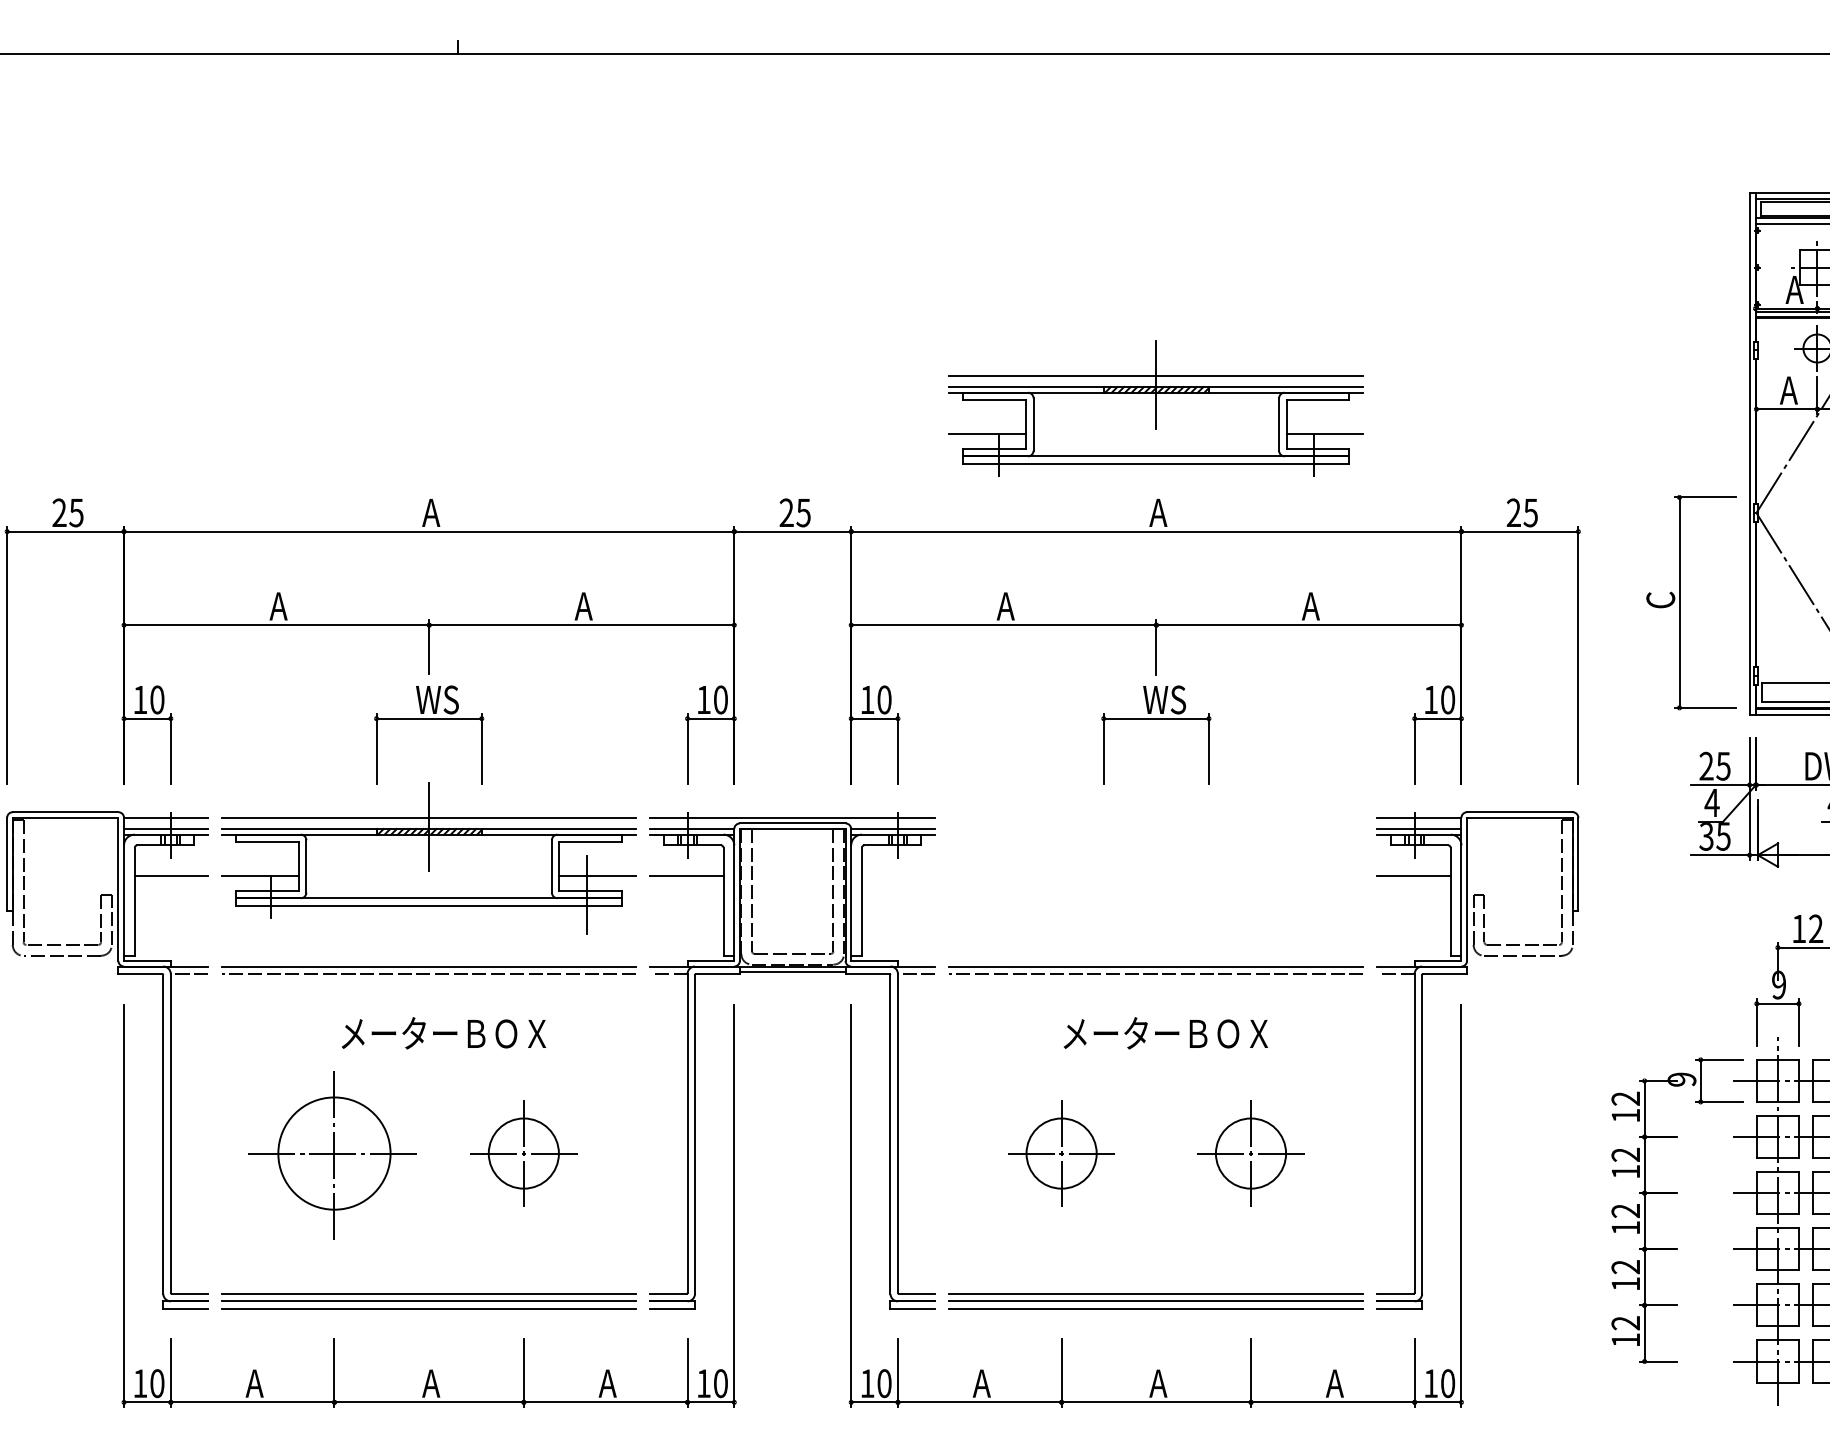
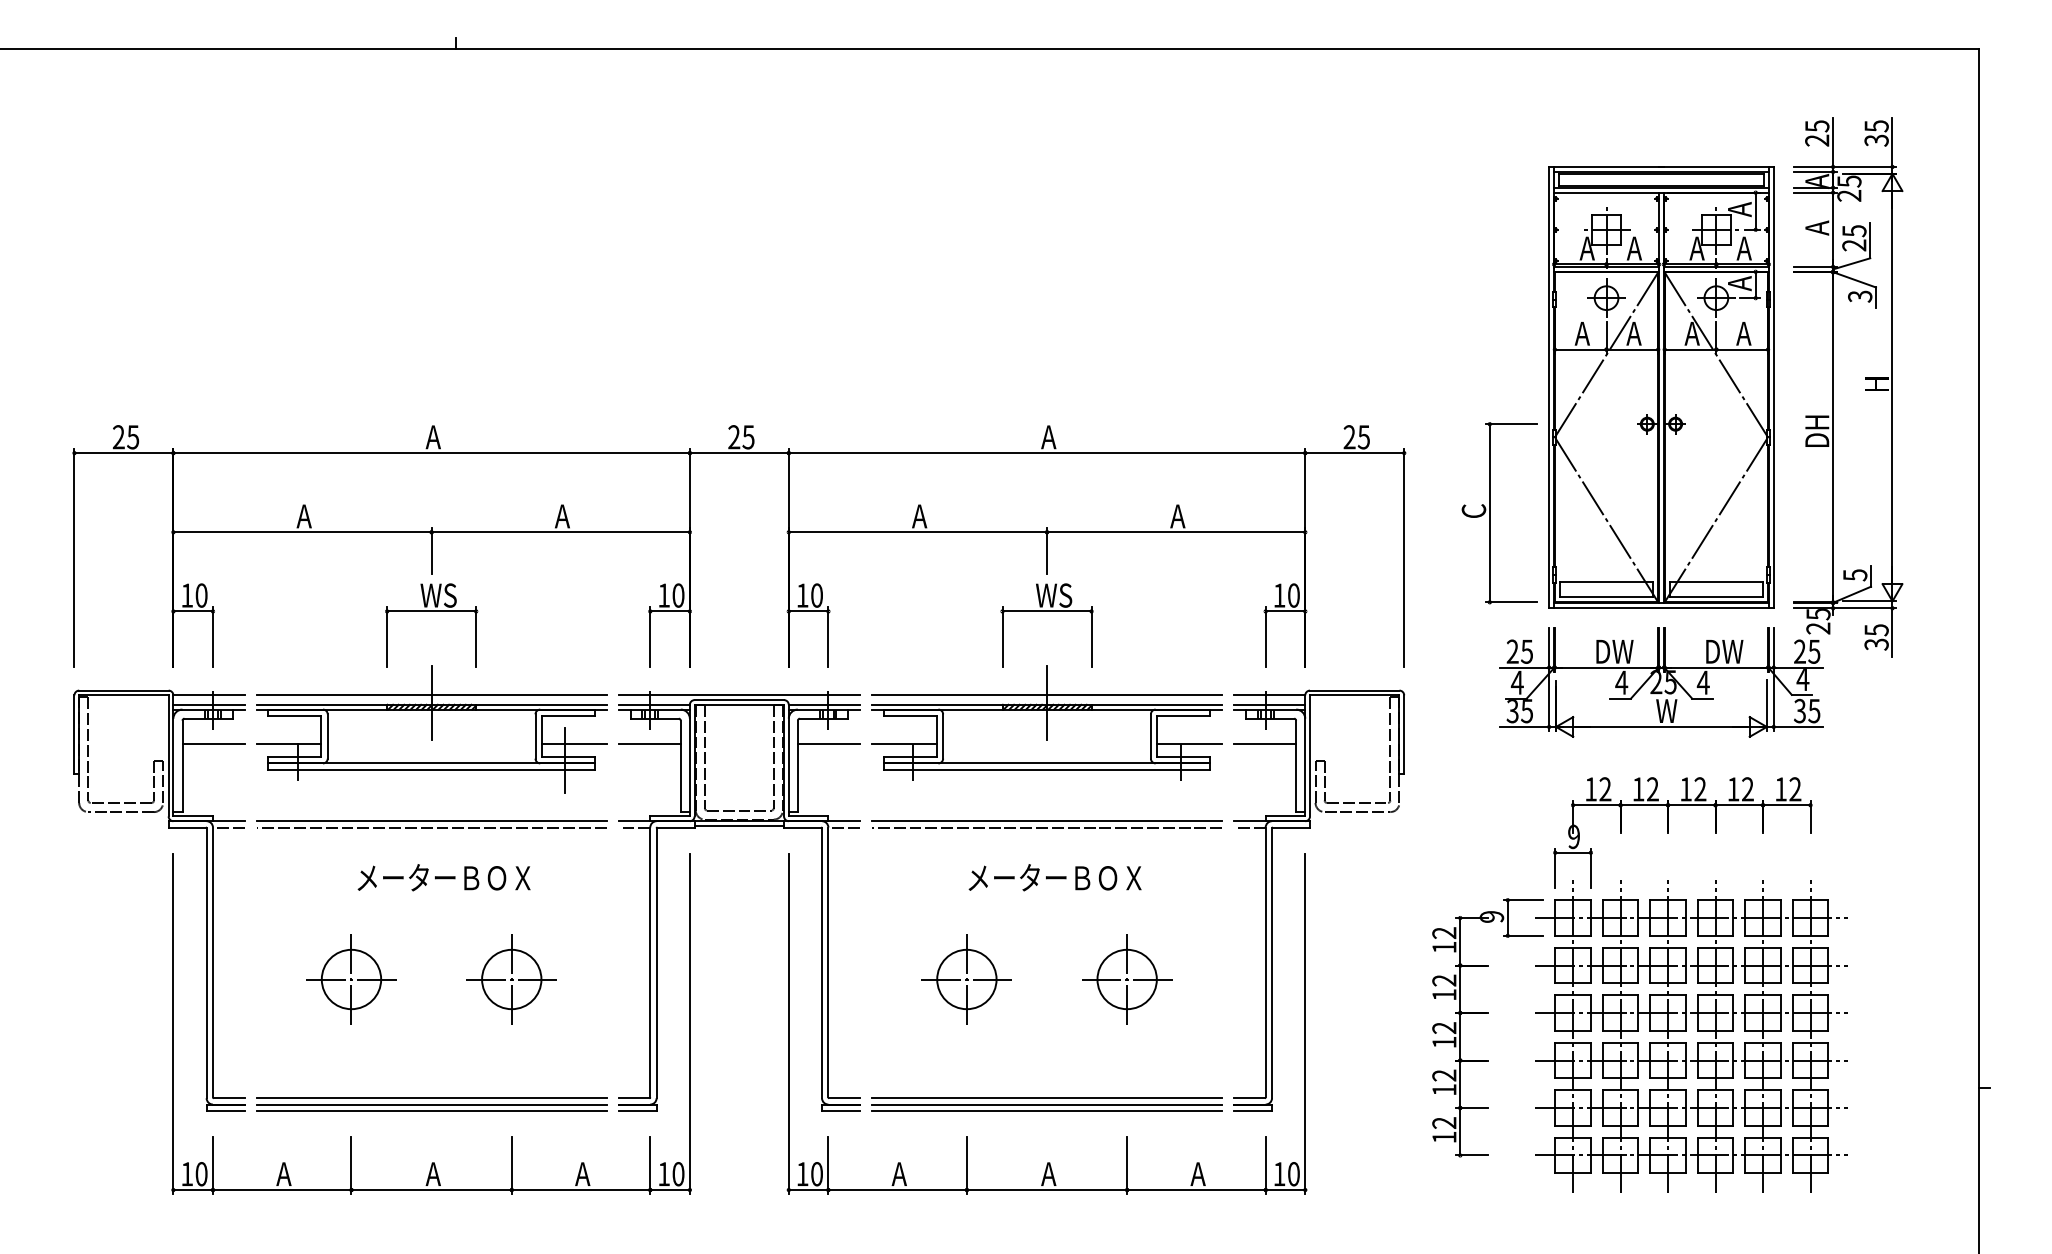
part: (1155, 407) -> (1046, 722), moved
line: (898, 875) -> (828, 744), added
part: (334, 1153) -> (351, 979), size x0.62

